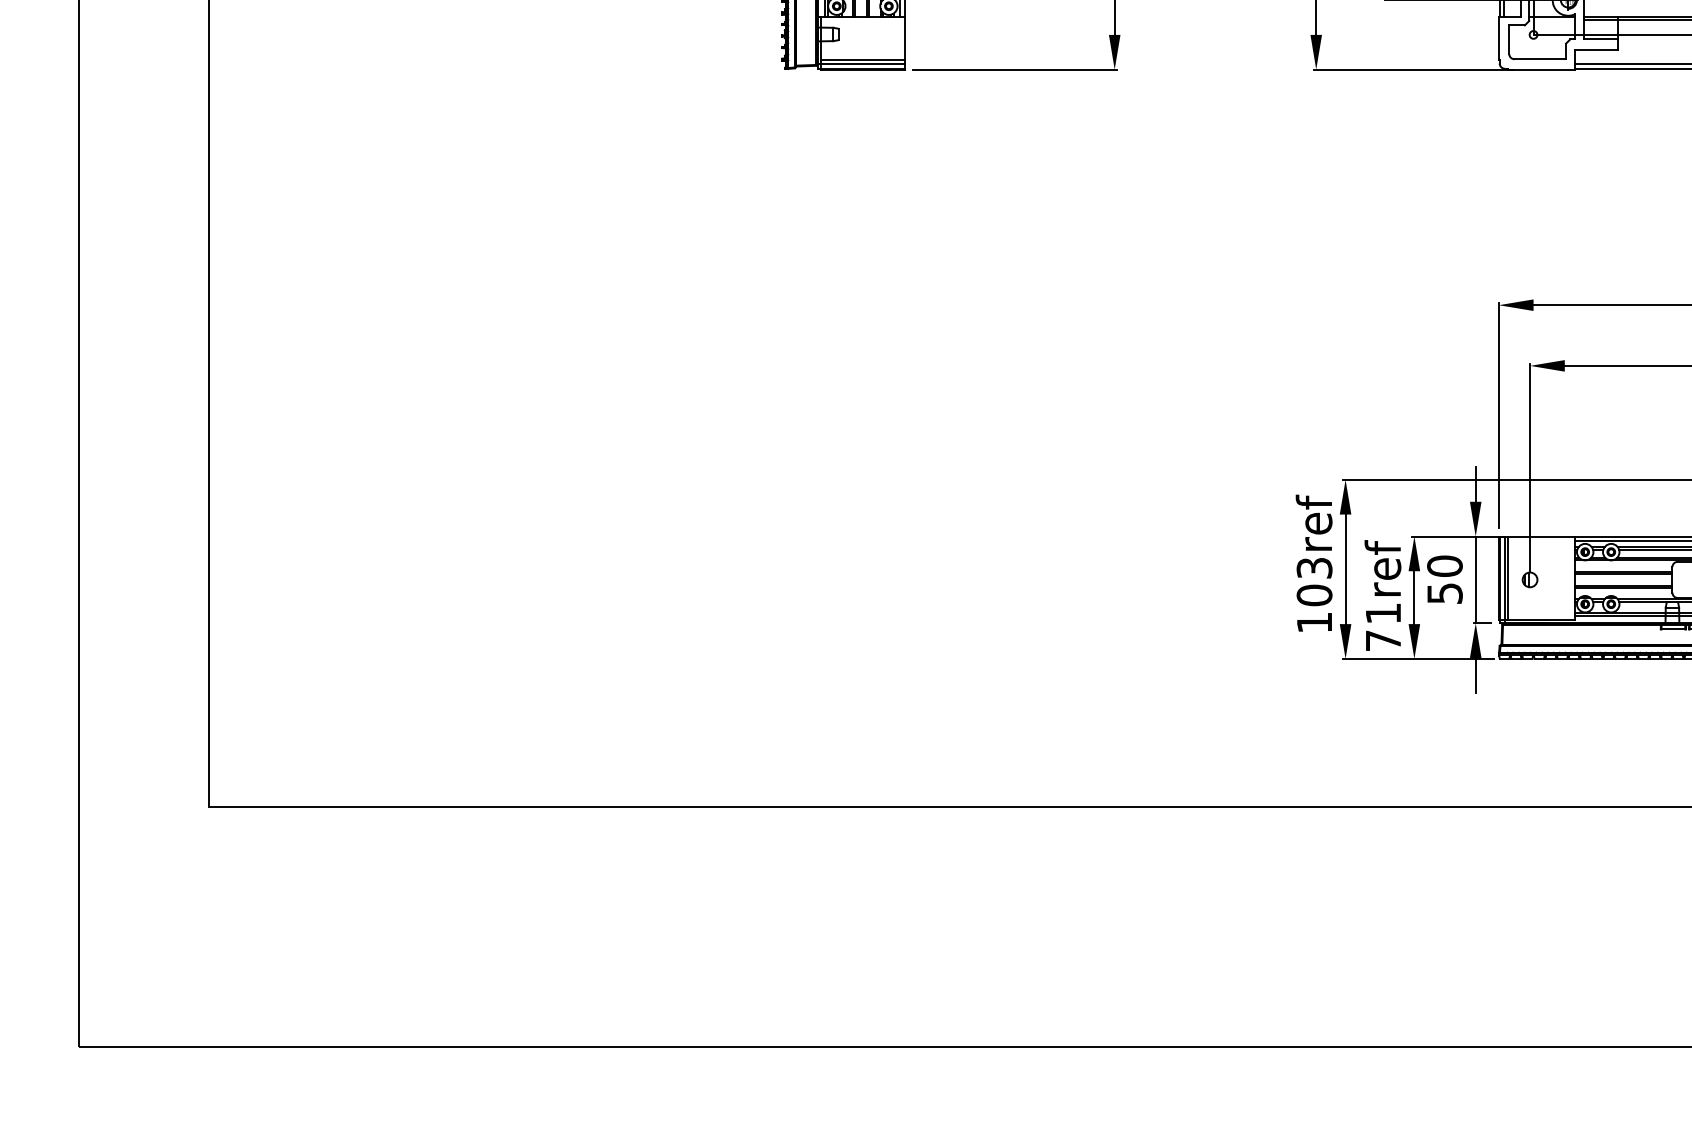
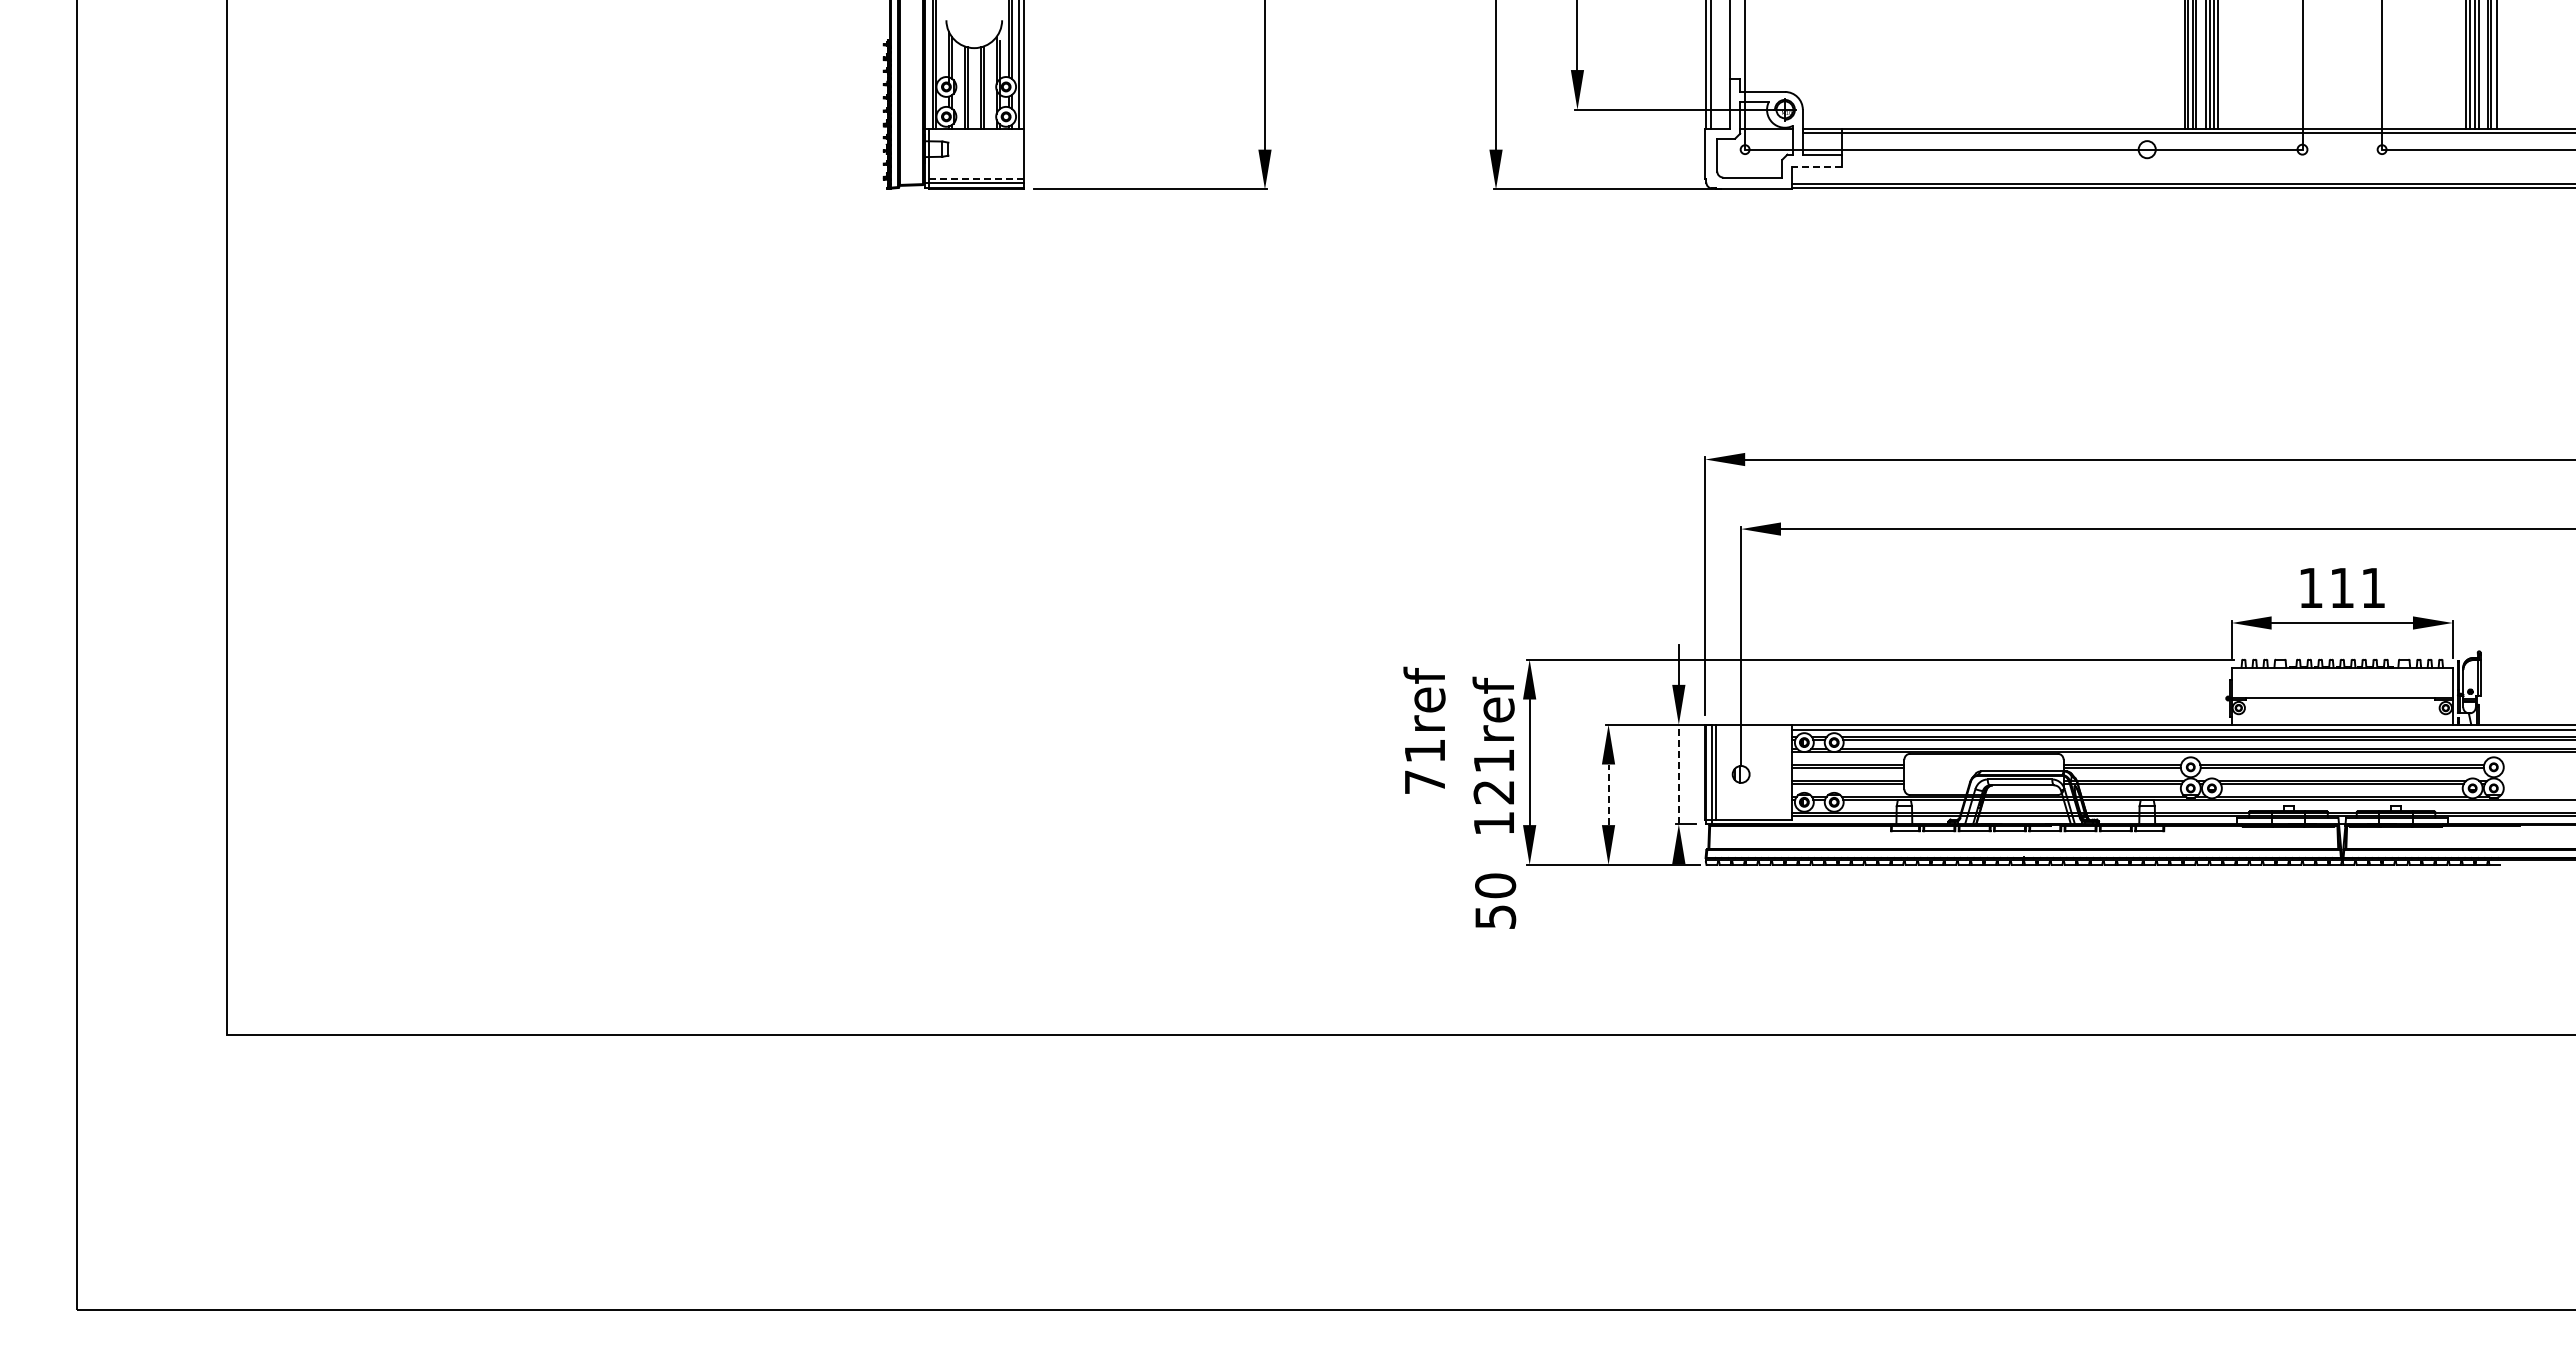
line: (1596, 49) -> (1817, 166), solid -> dashed
line: (863, 60) -> (976, 178), solid -> dashed
text: (1444, 579) -> (1495, 900), moved
line: (1475, 579) -> (1678, 774), solid -> dashed
text: (1314, 581) -> (1493, 776), 103ref -> 121ref
text: (1382, 594) -> (1424, 729), moved
line: (1414, 597) -> (1608, 794), solid -> dashed
line: (1475, 675) -> (1678, 883), removed

